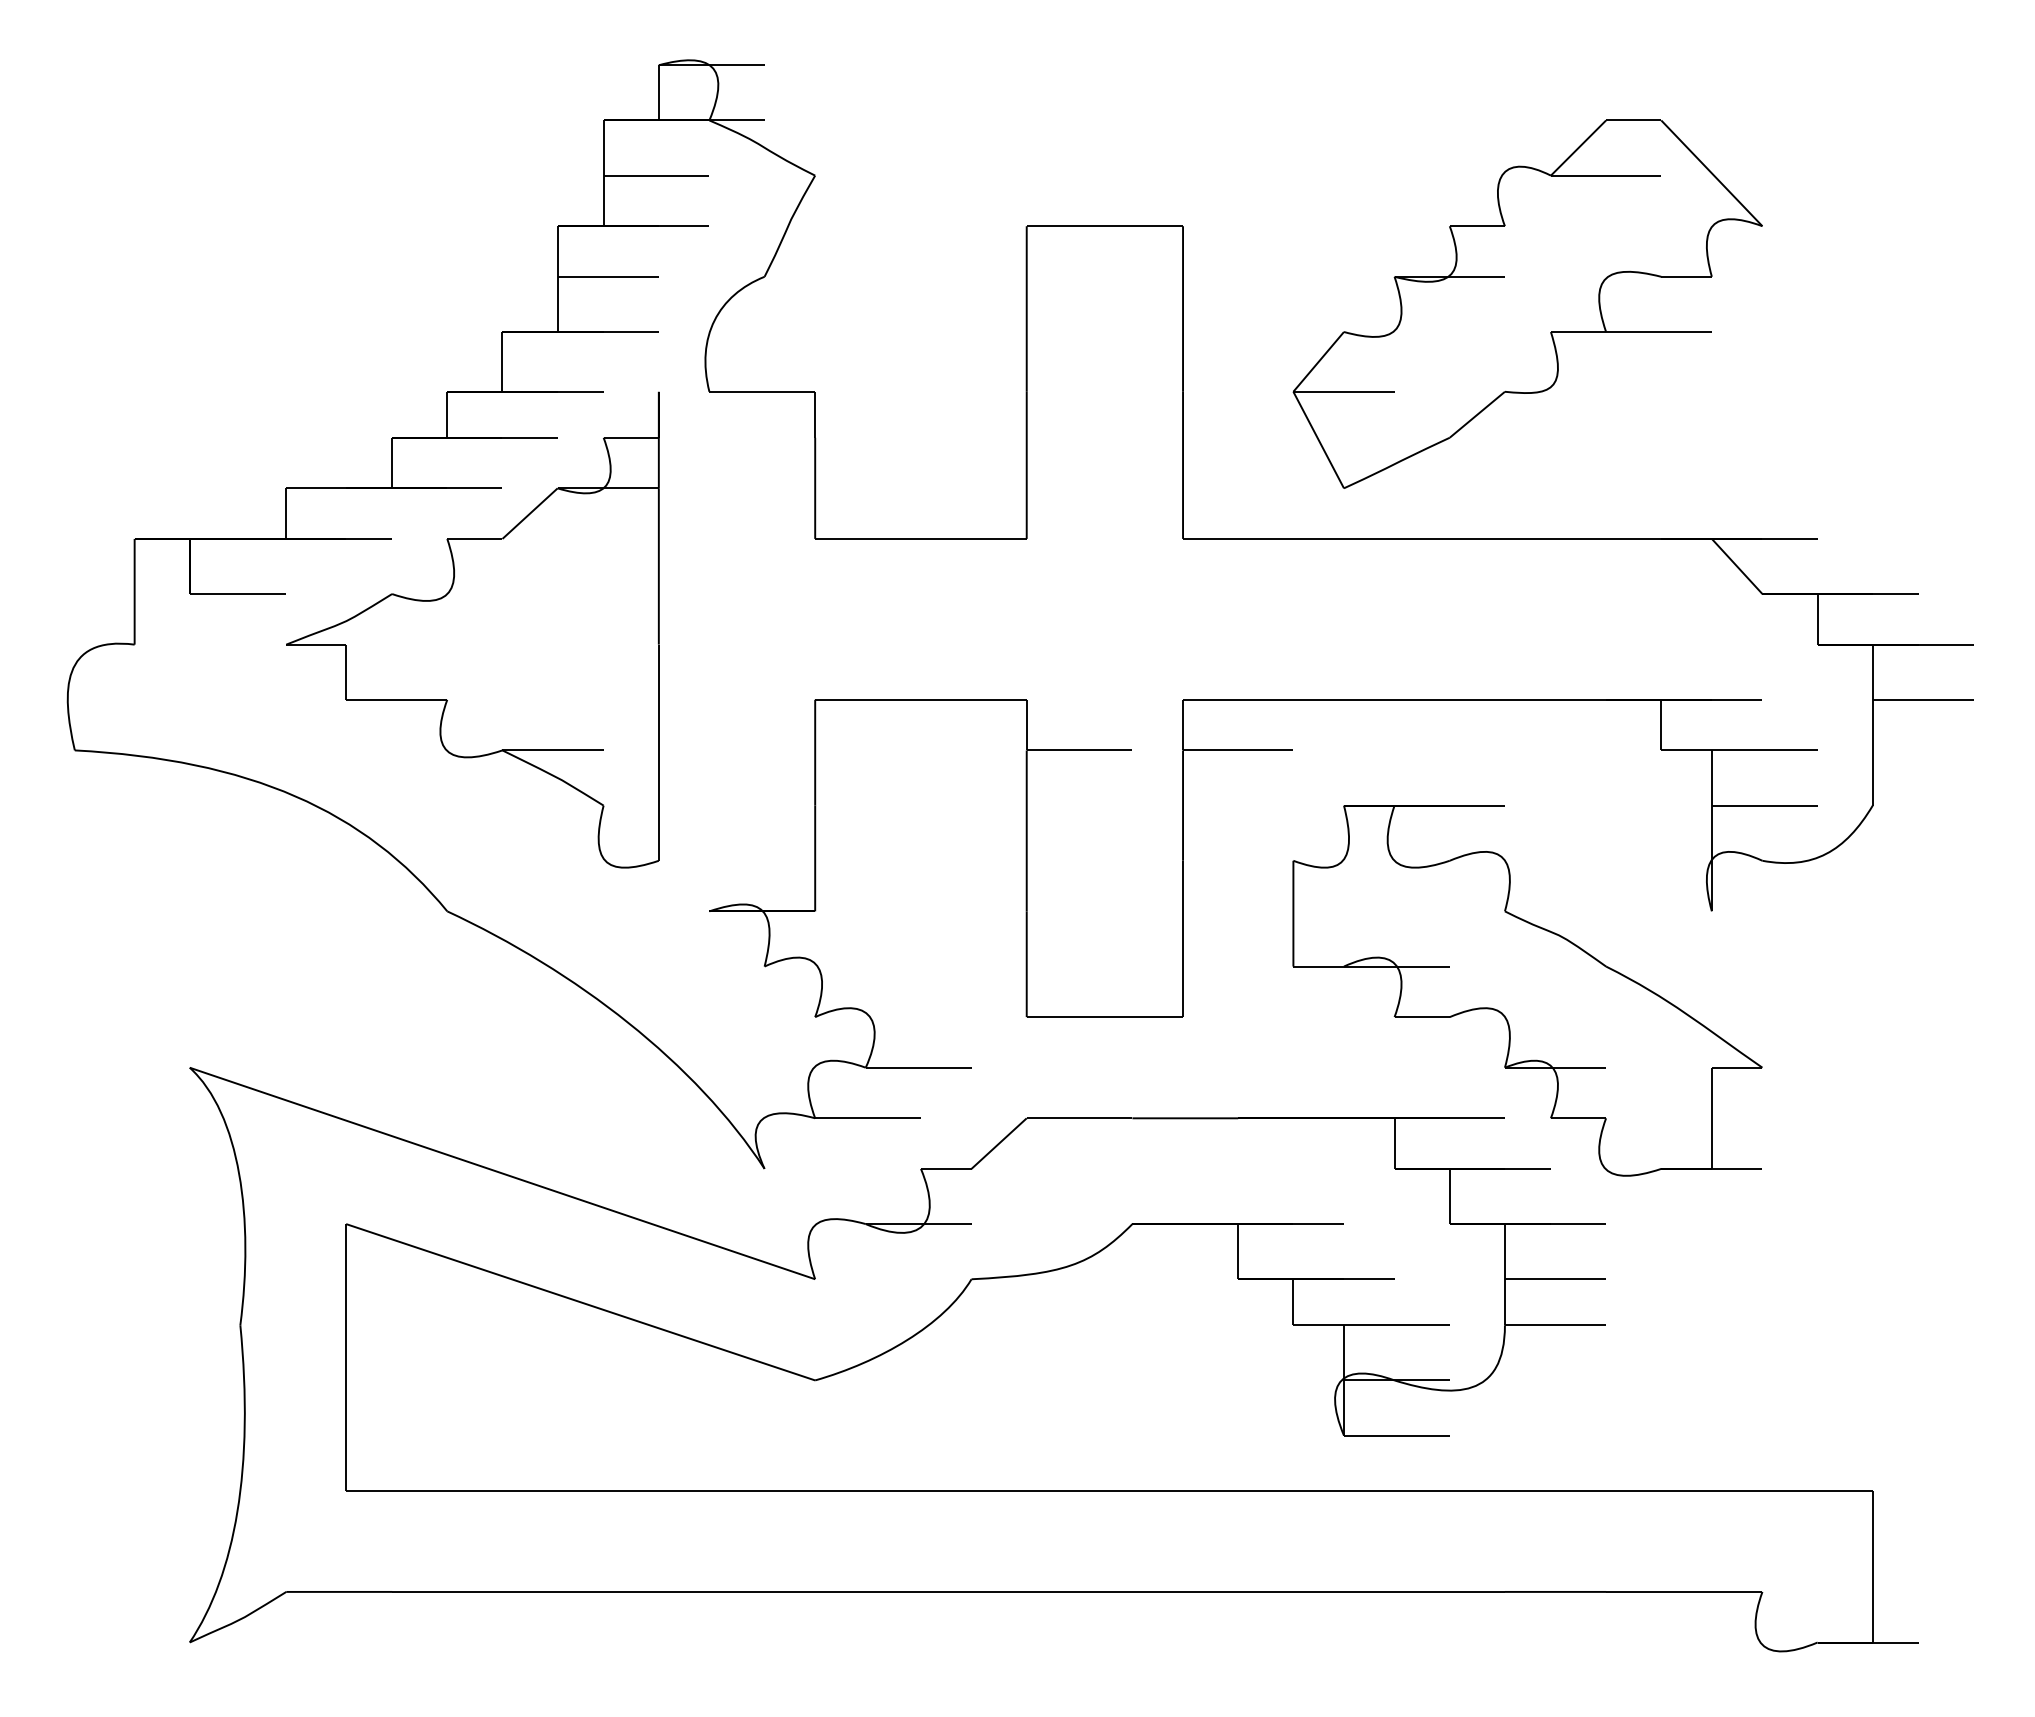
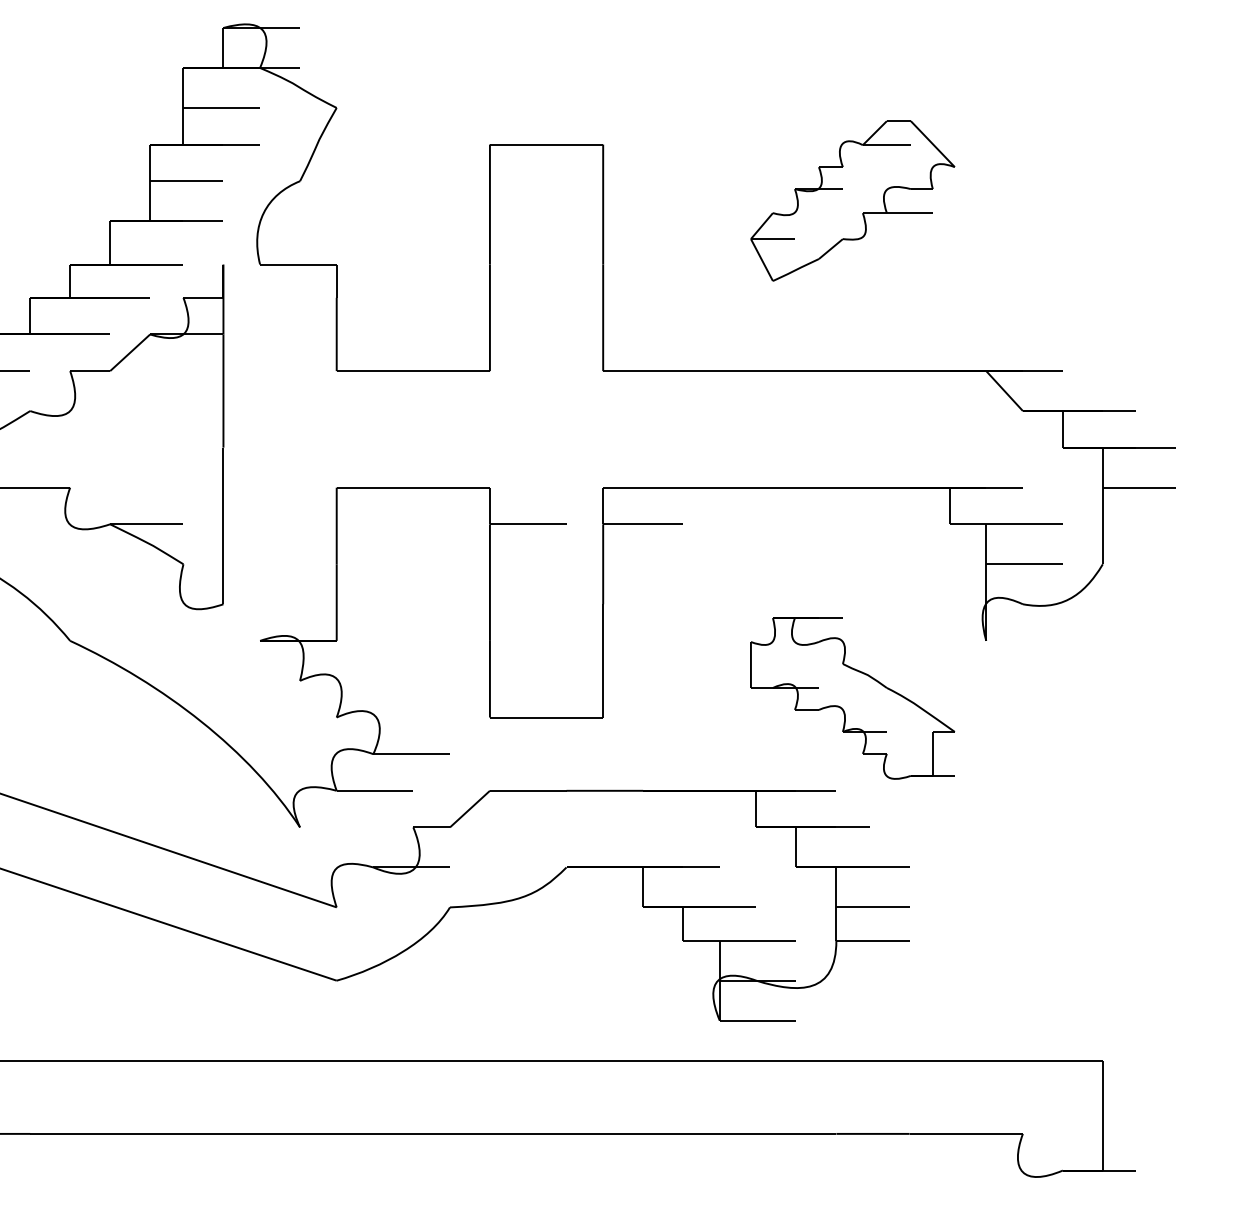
part: (1527, 303) -> (852, 200), size x0.6
part: (1527, 990) -> (852, 698), size x0.6

